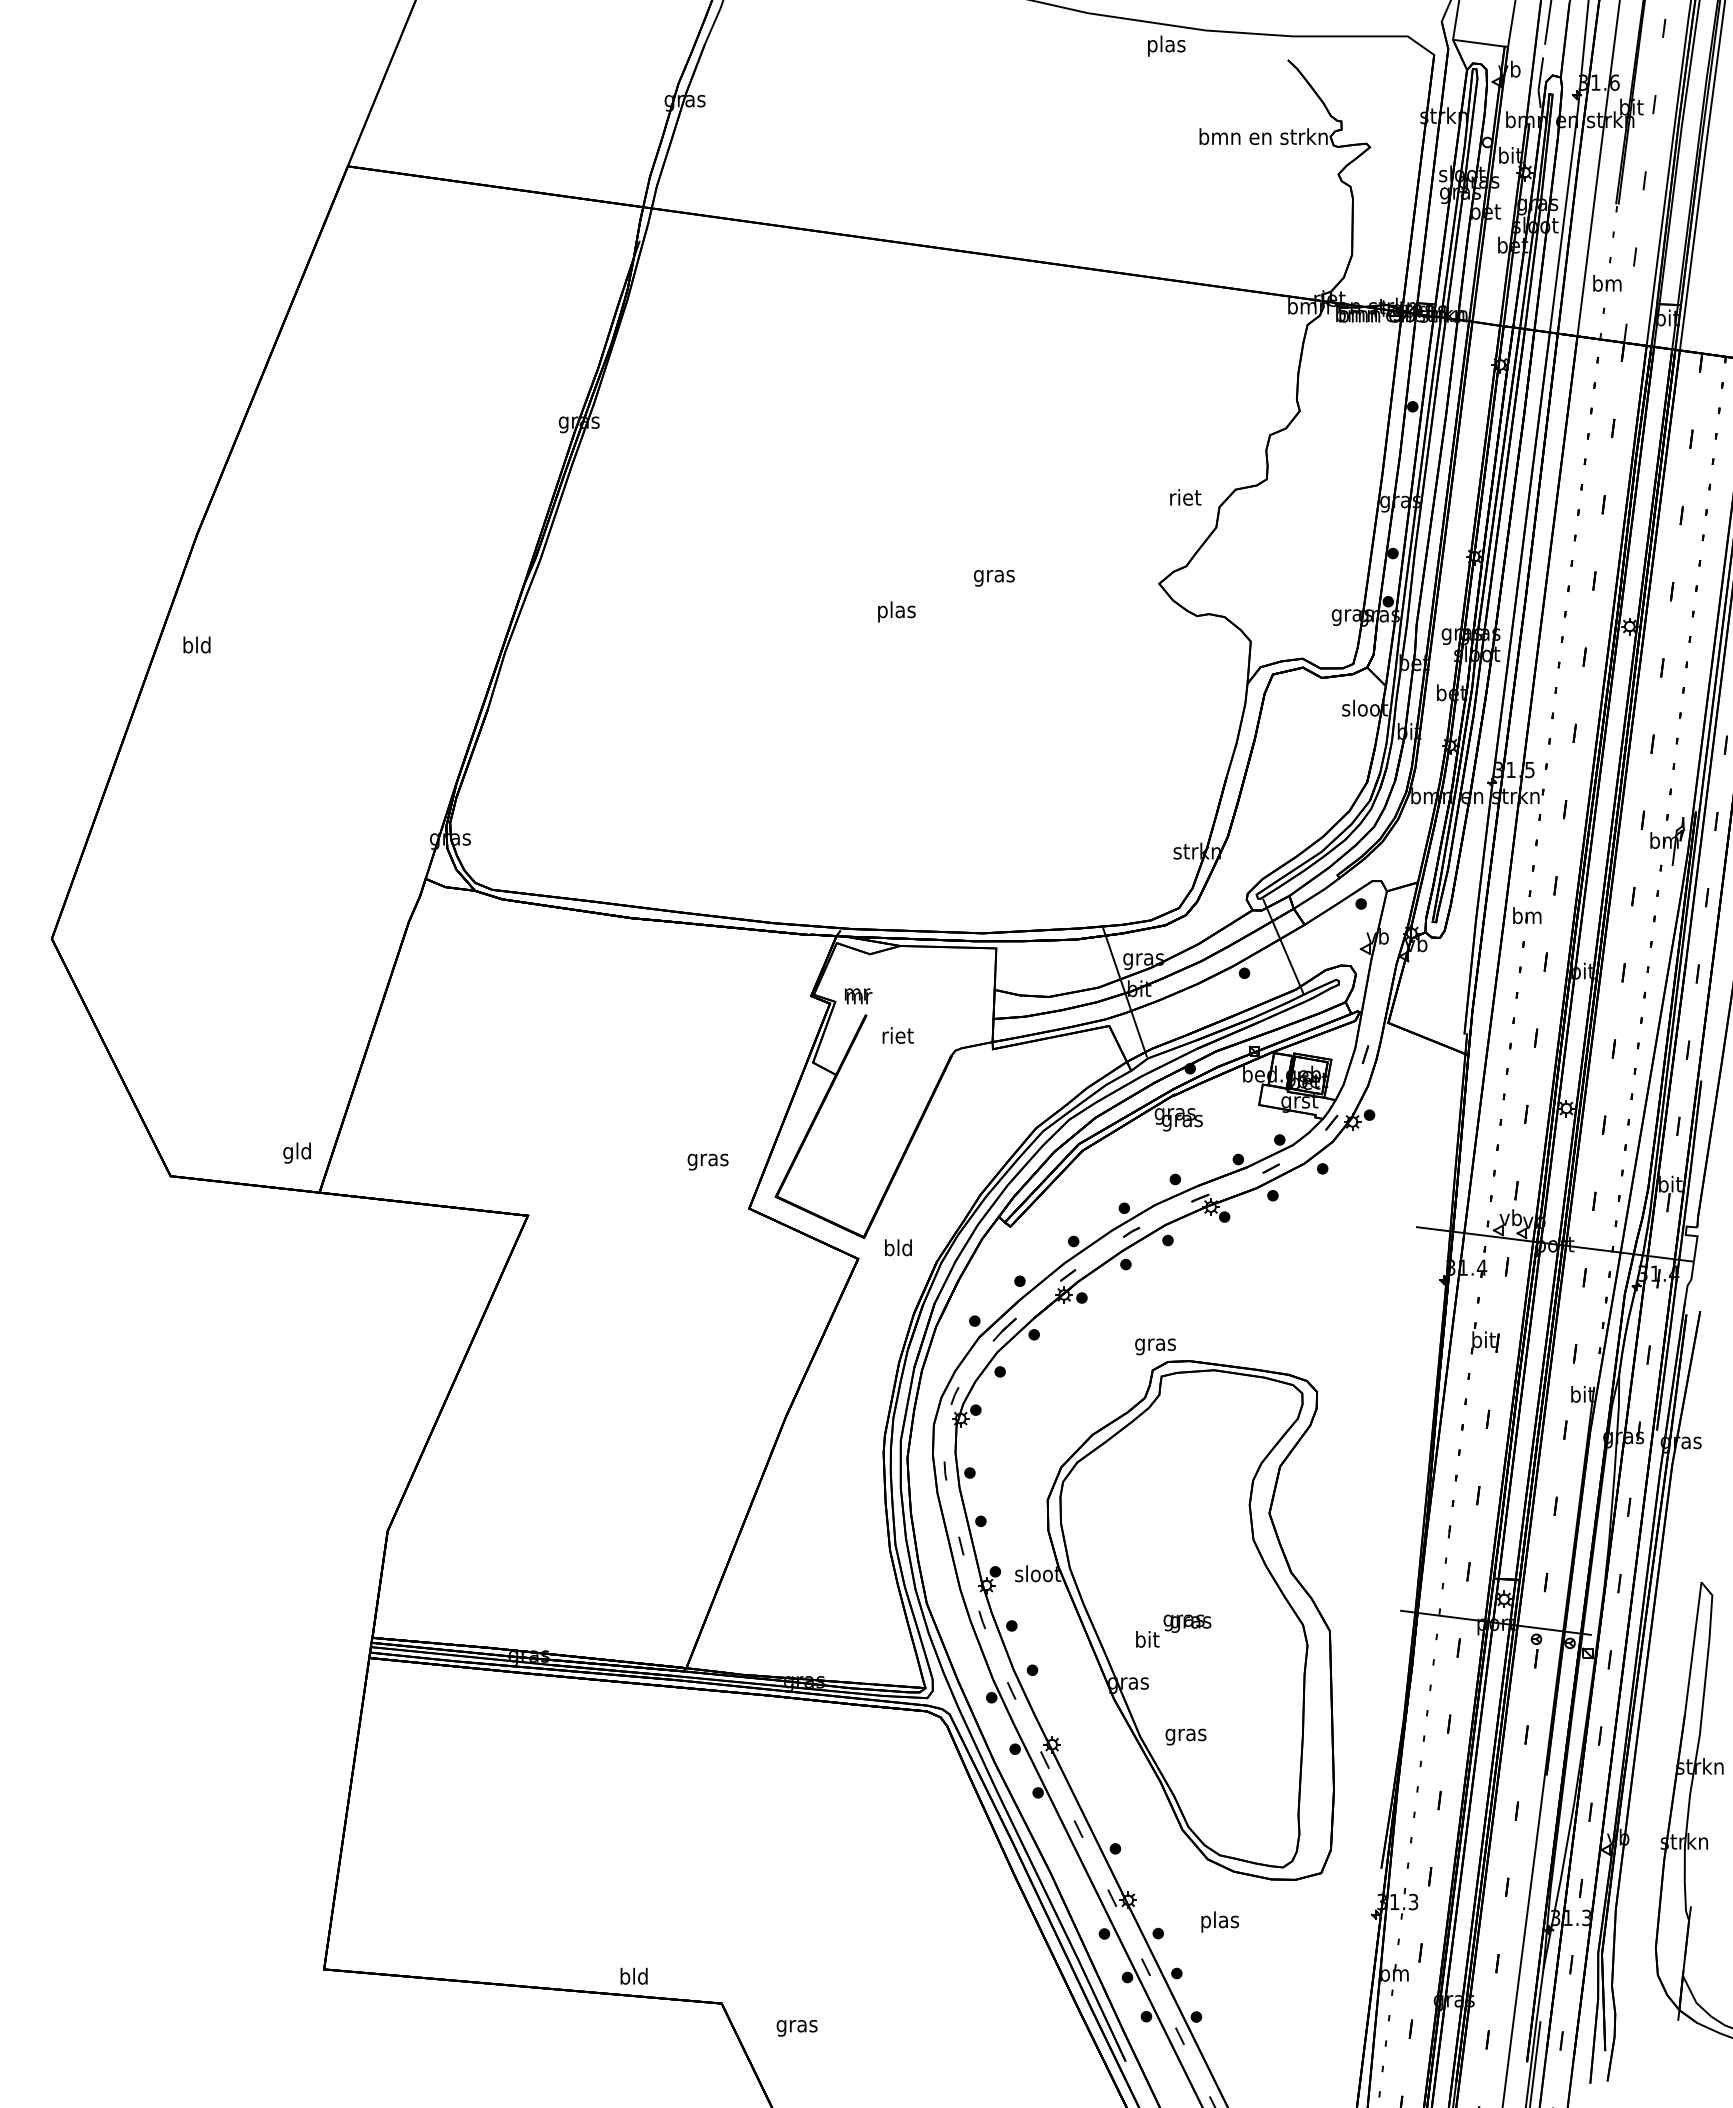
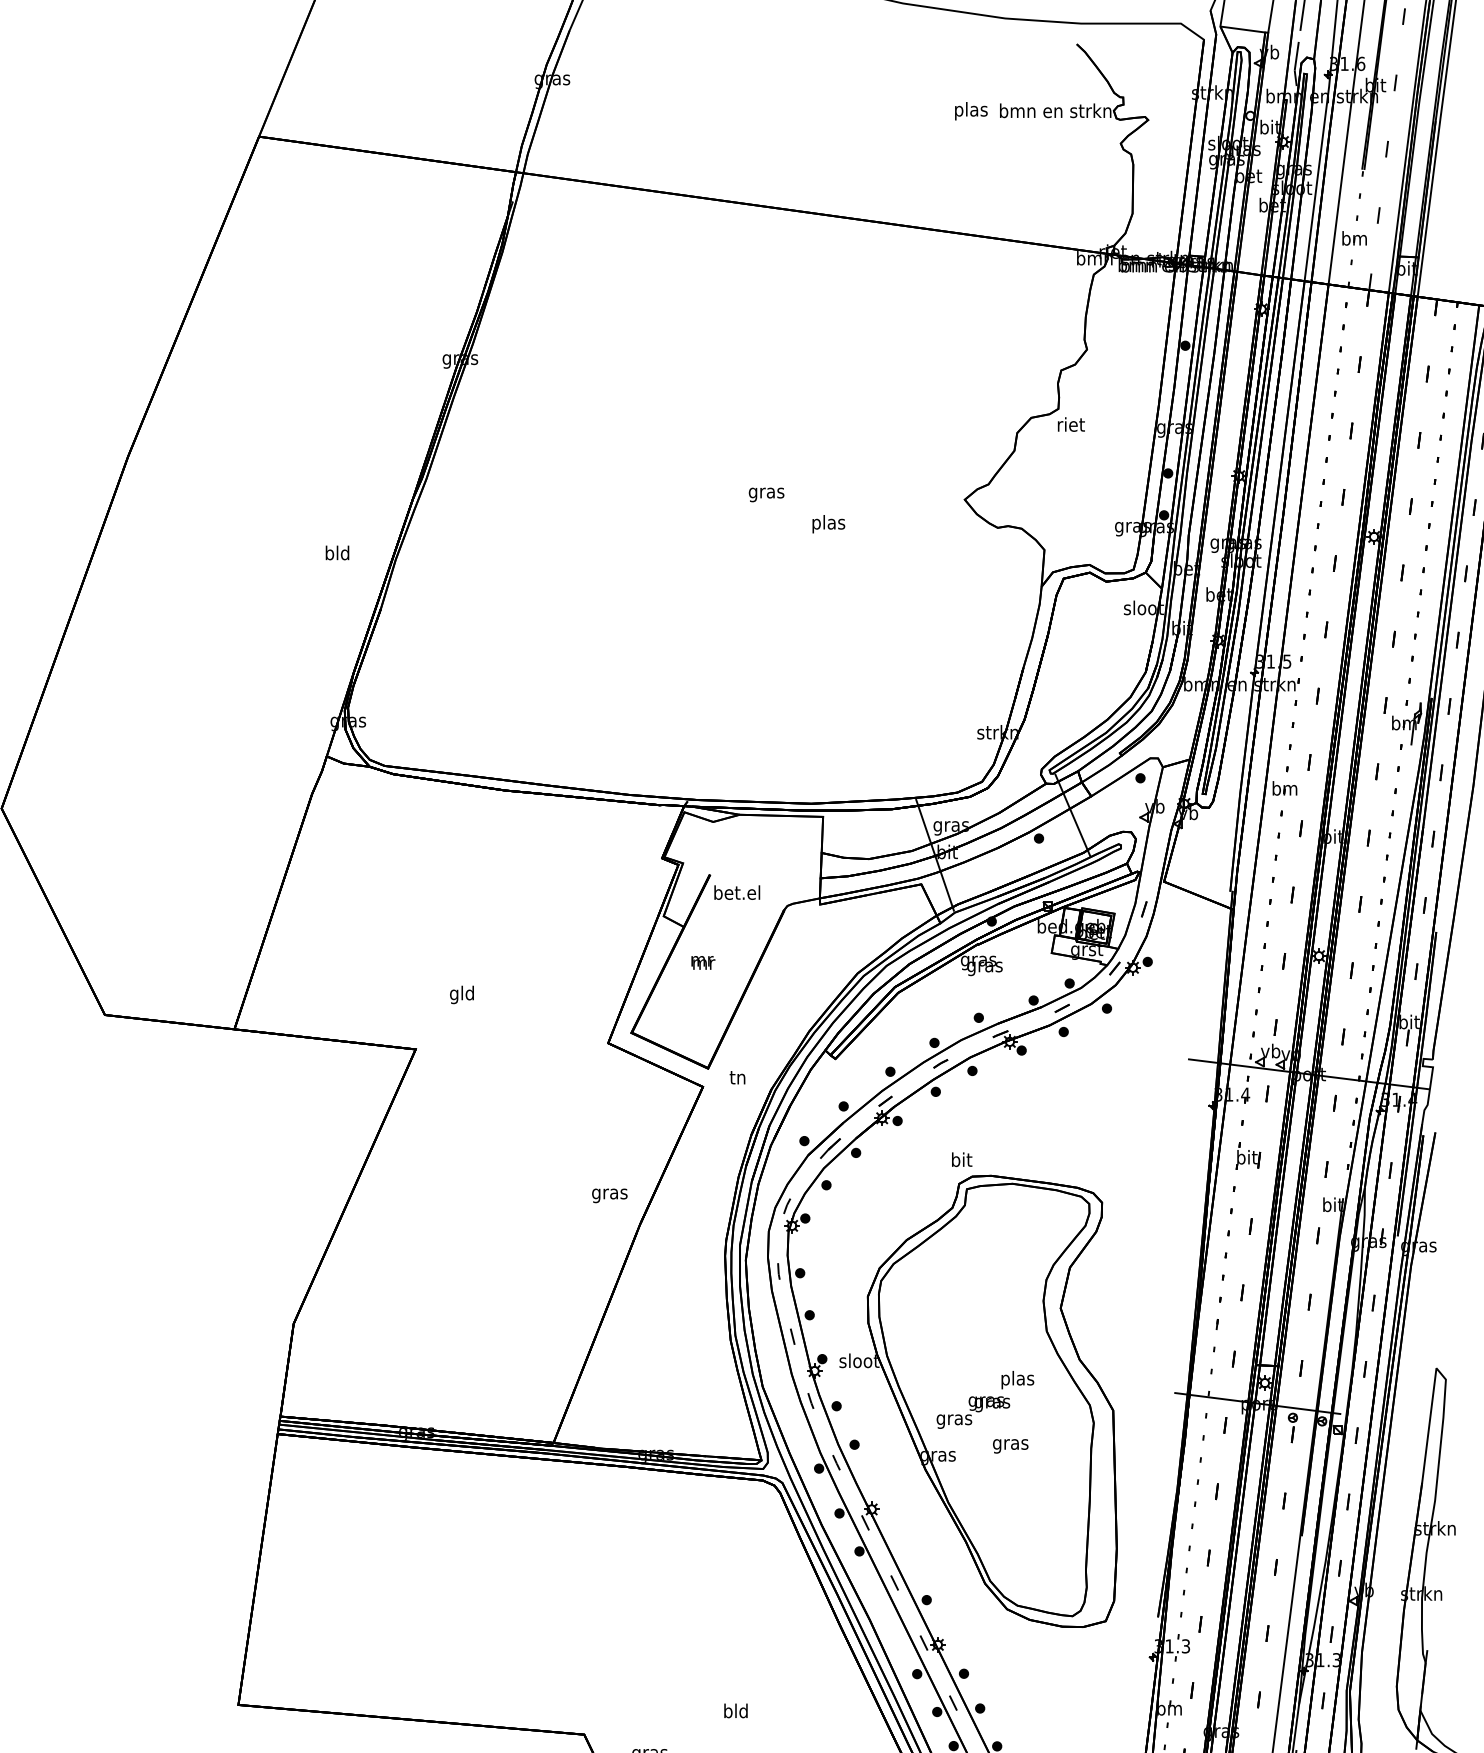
text: (1166, 45) -> (971, 110), moved
text: (1185, 497) -> (1071, 424), moved
text: (994, 578) -> (766, 495), moved
text: (896, 611) -> (828, 523), moved
text: (196, 644) -> (337, 552), moved
text: (858, 996) -> (703, 963), moved
text: (897, 1035) -> (737, 892), riet -> bet.el
text: (296, 1152) -> (461, 994), moved
text: (707, 1161) -> (609, 1195), moved
text: (898, 1247) -> (738, 1077), bld -> tn
text: (1155, 1344) -> (961, 1161), gras -> bit
text: (1146, 1641) -> (953, 1419), bit -> gras
text: (1185, 1736) -> (1010, 1445), moved
text: (1219, 1921) -> (1017, 1379), moved
text: (633, 1975) -> (735, 1710), moved

